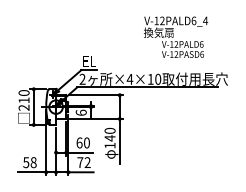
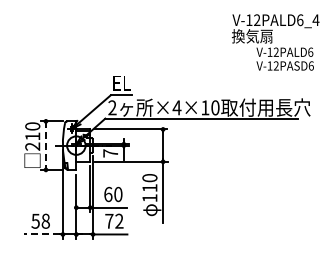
text: (175, 37) -> (275, 42), moved
line: (33, 107) -> (45, 146), solid -> dashed
text: (81, 112) -> (110, 153), 6 -> 7
text: (109, 137) -> (149, 187), 140 -> 110
line: (31, 172) -> (42, 234), solid -> dashed

